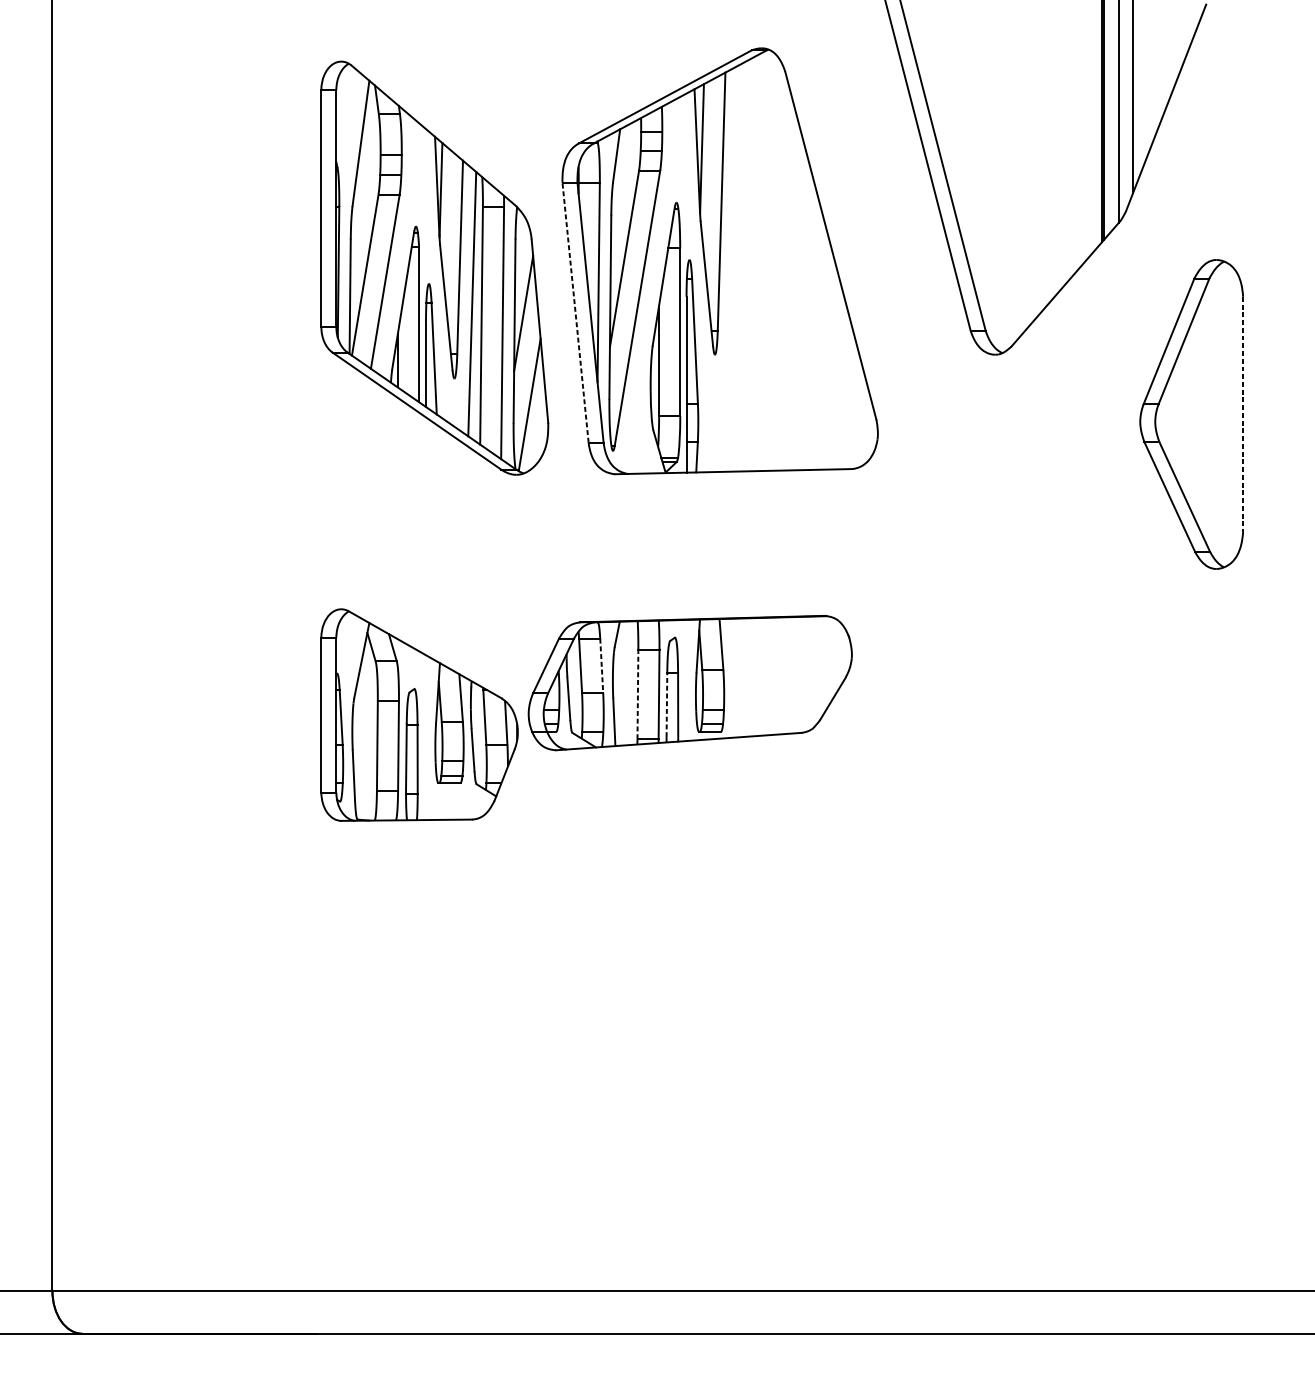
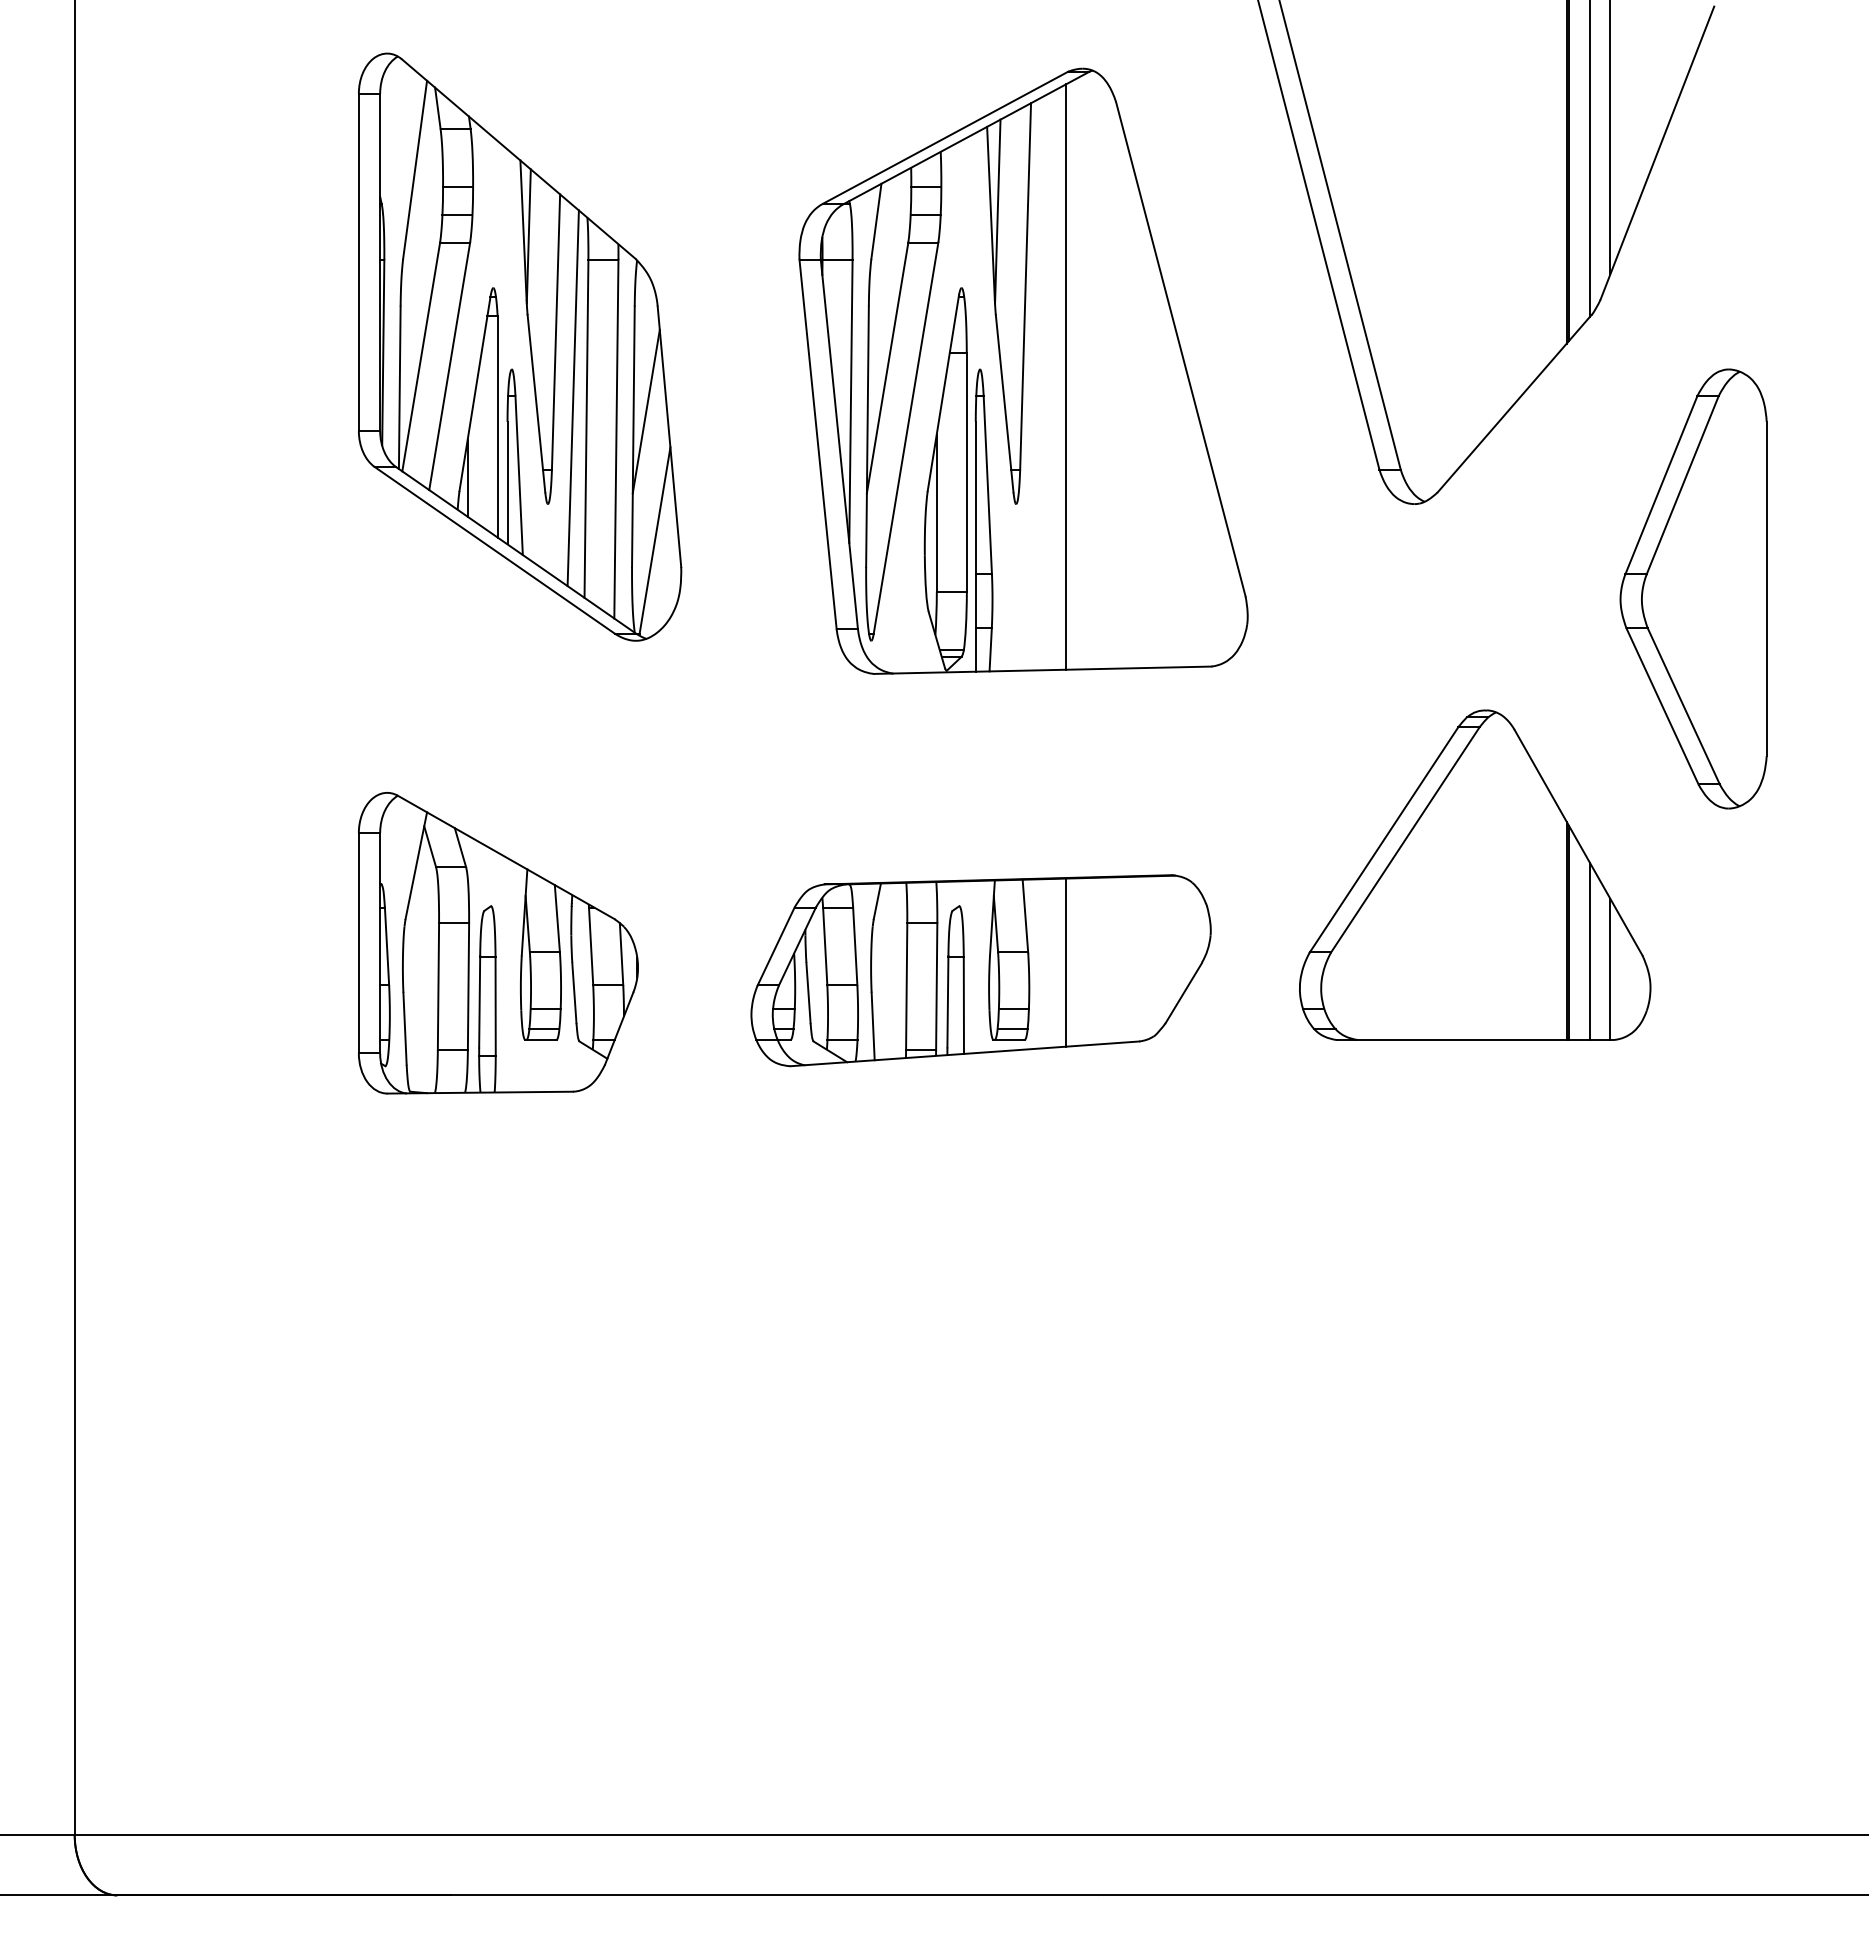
line: (750, 264) -> (1066, 376), added
part: (435, 267) -> (520, 346), moved
line: (575, 312) -> (818, 444), dashed -> solid
line: (1242, 414) -> (1766, 589), dashed -> solid
part: (1038, 615) -> (1475, 874), added
line: (601, 666) -> (855, 946), dashed -> solid
line: (750, 677) -> (1066, 962), added
line: (637, 694) -> (906, 986), dashed -> solid
line: (666, 704) -> (947, 1001), dashed -> solid
part: (419, 715) -> (498, 943), moved

